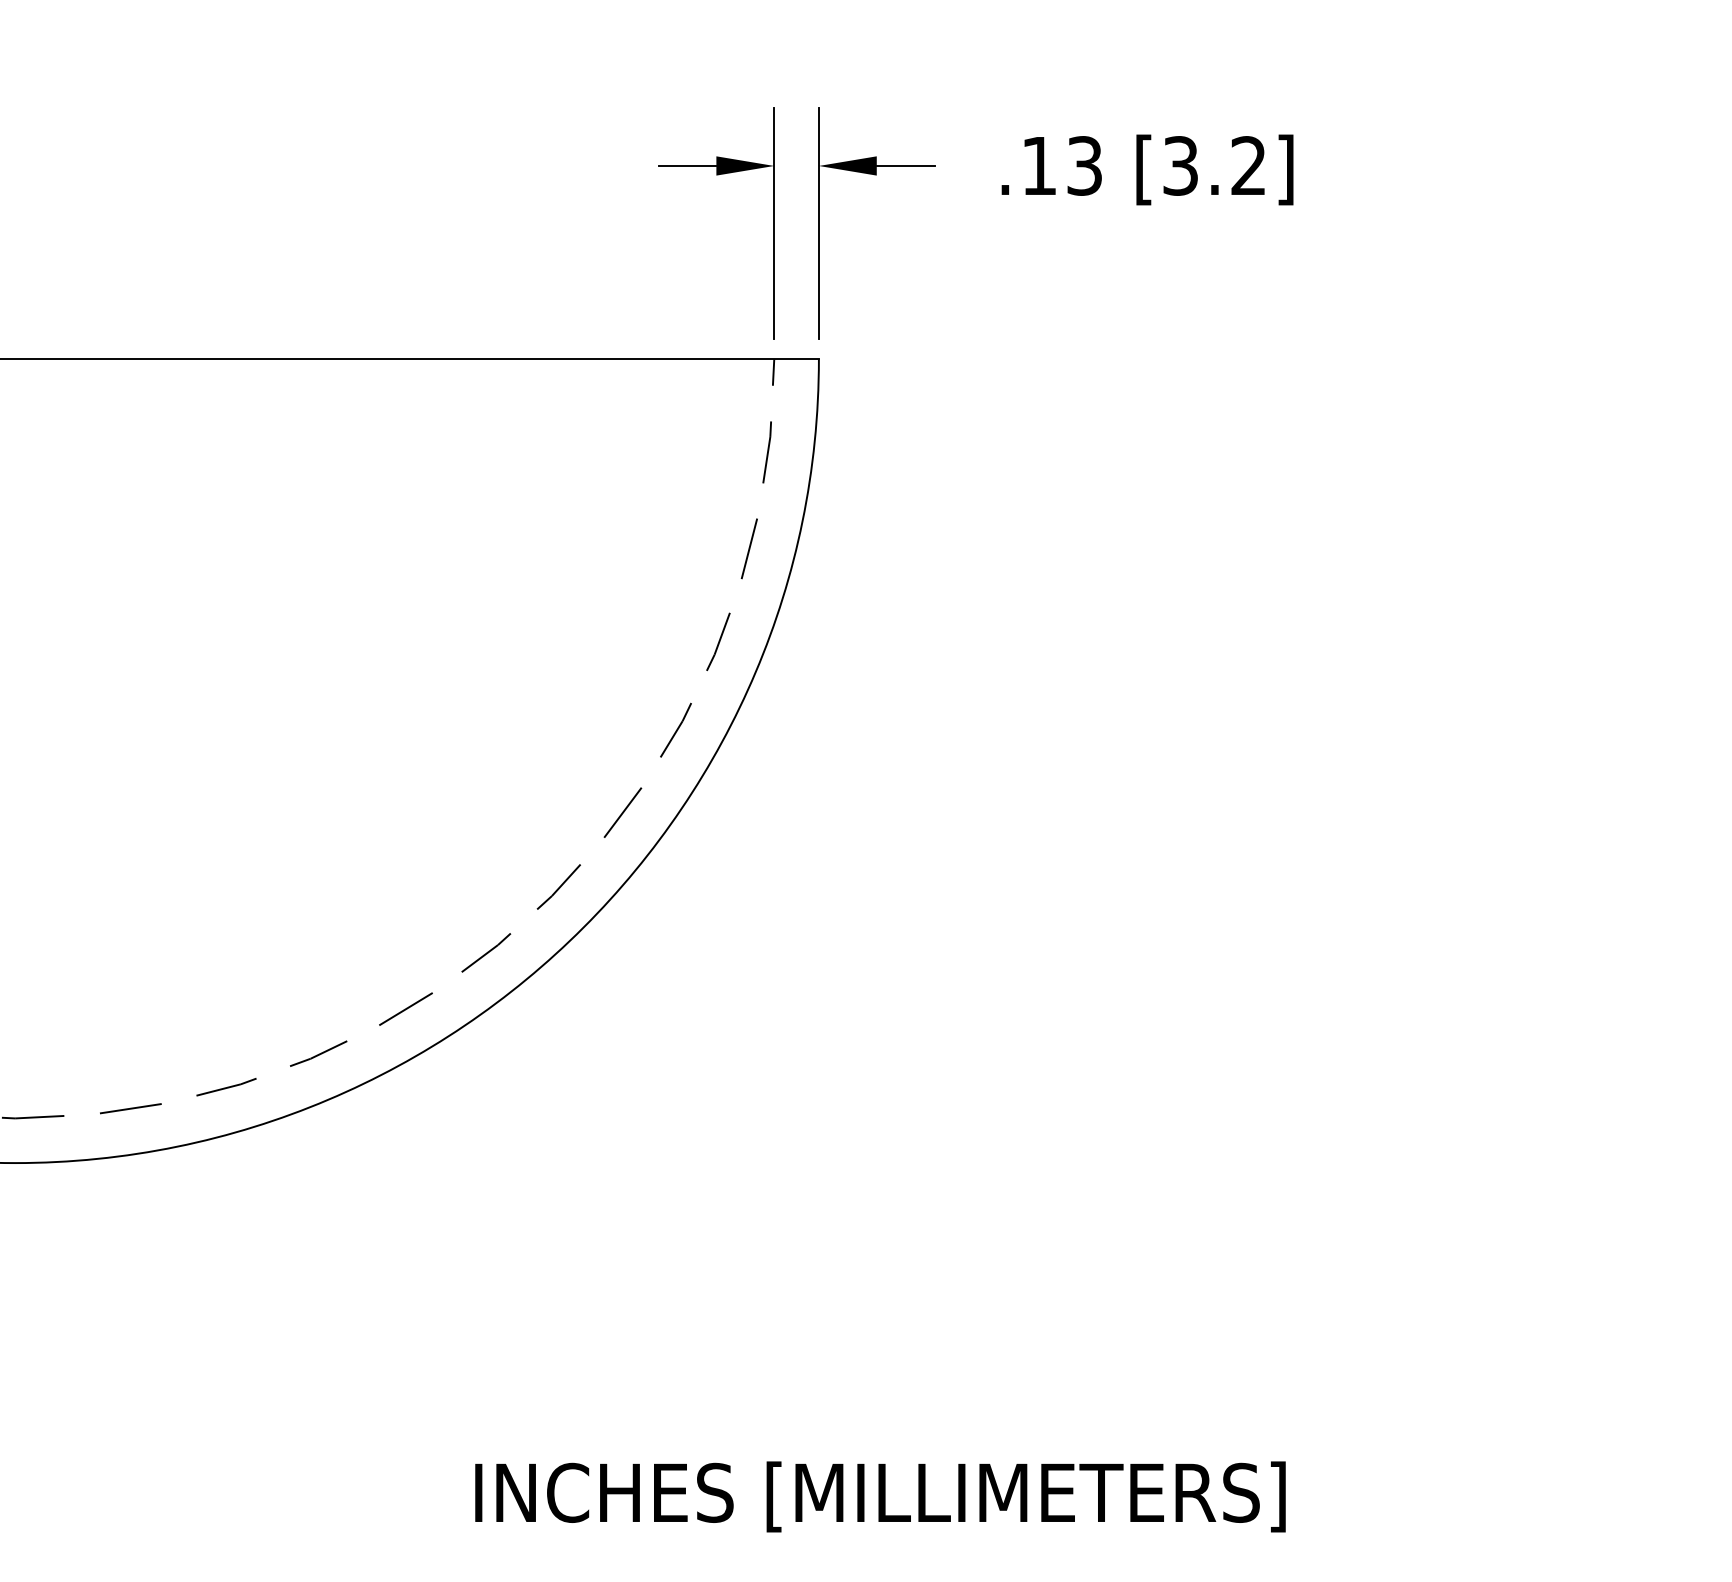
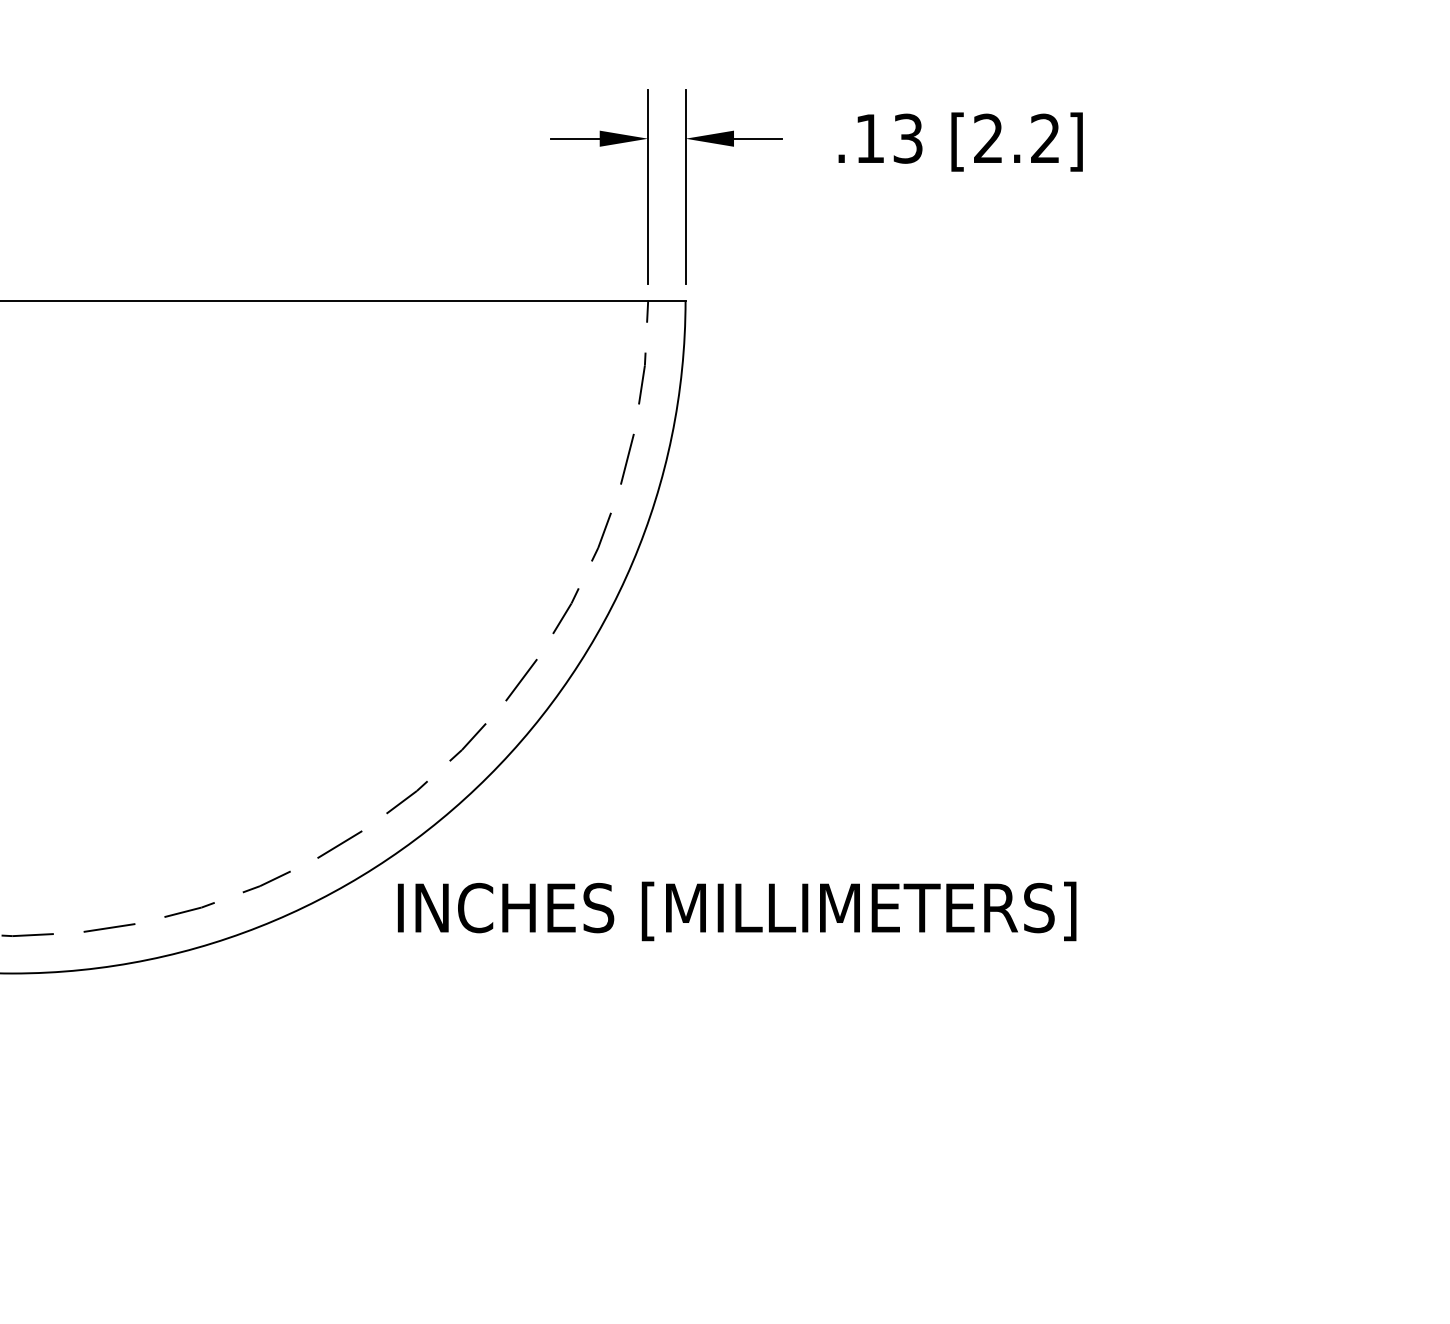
text: (1180, 165) -> (988, 138), [3.2] -> [2.2]
text: (880, 1496) -> (737, 911), moved

